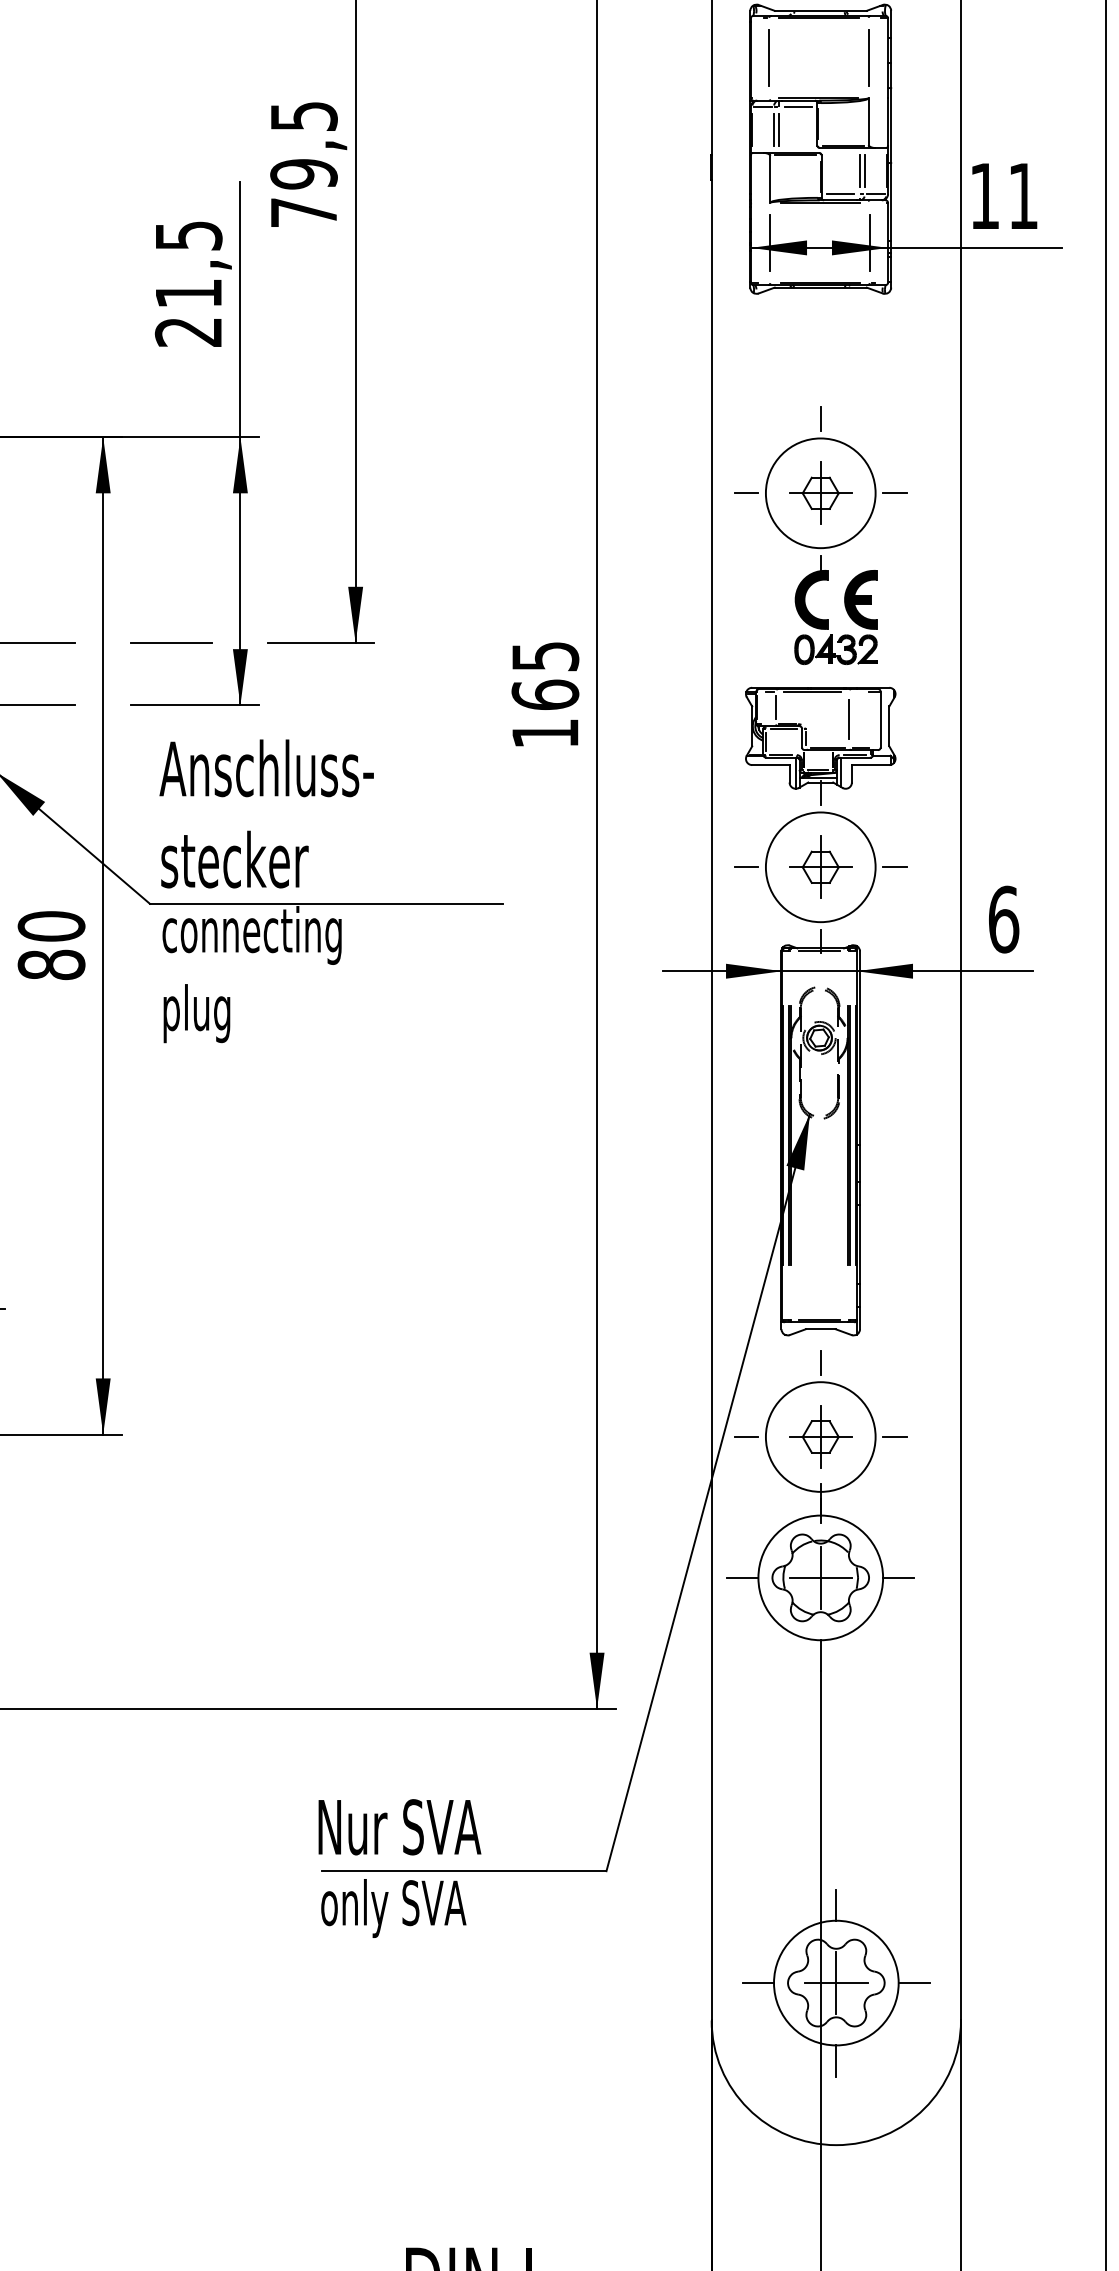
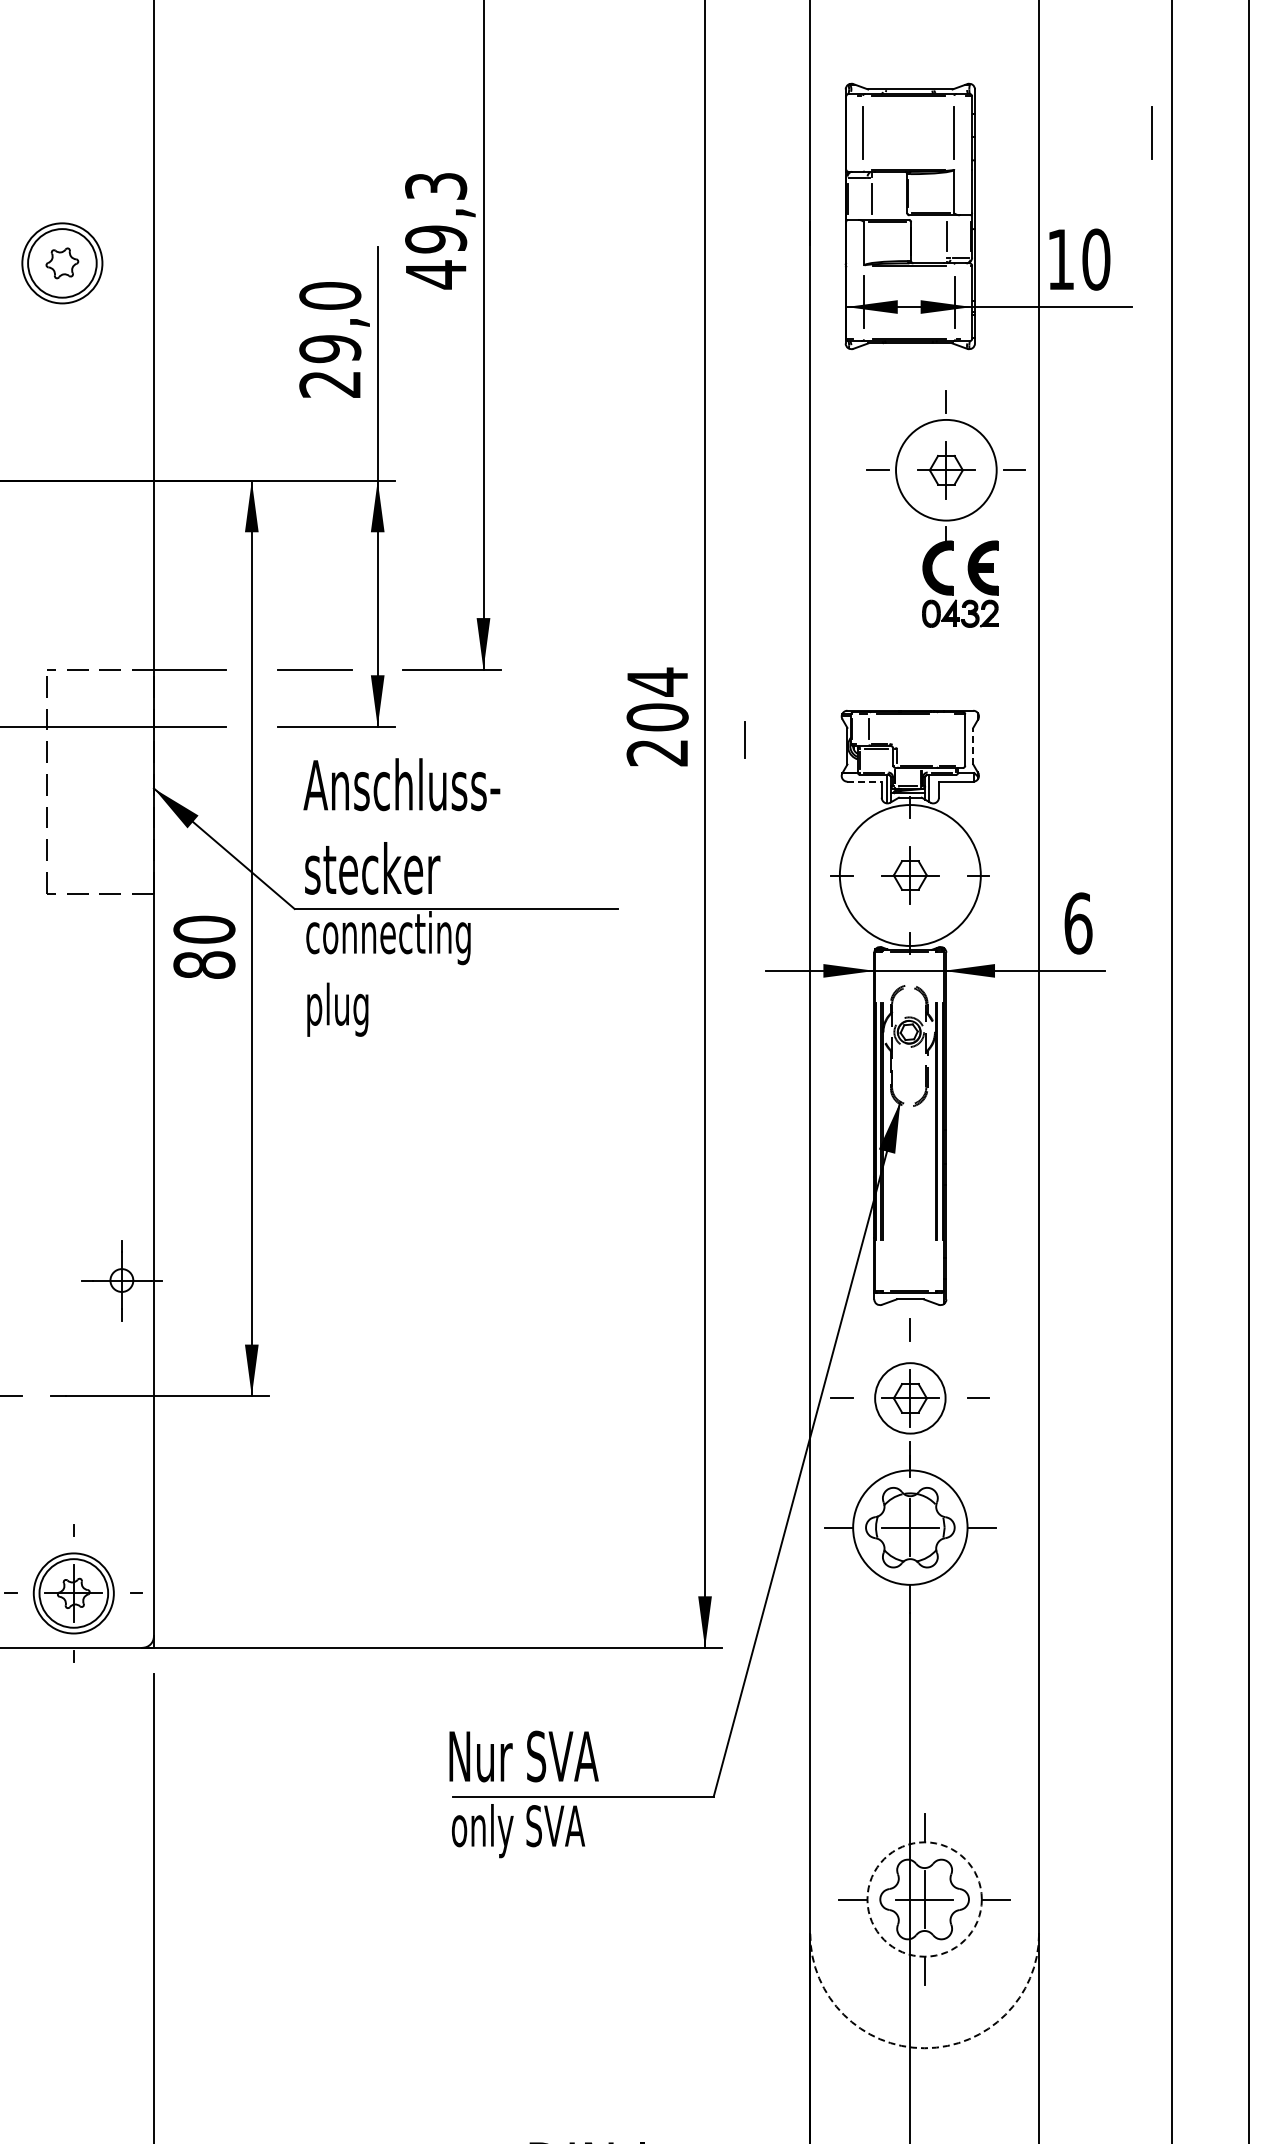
line: (1083, 57) -> (1151, 132), added
line: (798, 106) -> (889, 177), removed
line: (774, 129) -> (867, 198), removed
text: (303, 165) -> (435, 231), 79,5 -> 49,3
line: (864, 171) -> (950, 236), removed
line: (840, 193) -> (928, 257), removed
text: (1023, 196) -> (1096, 259), 11 -> 10
text: (188, 264) -> (330, 322), 21,5 -> 29,0
part: (819, 534) -> (945, 508), moved
text: (545, 694) -> (657, 716), 165 -> 204
line: (849, 719) -> (744, 739), moved
line: (889, 725) -> (973, 745), solid -> dashed
line: (771, 764) -> (865, 781), solid -> dashed
circle: (820, 867) -> (910, 875), size x1.4
circle: (820, 1437) -> (910, 1398), size x0.7
circle: (836, 1983) -> (924, 1899), solid -> dashed
arc: (836, 2145) -> (924, 2048), solid -> dashed

